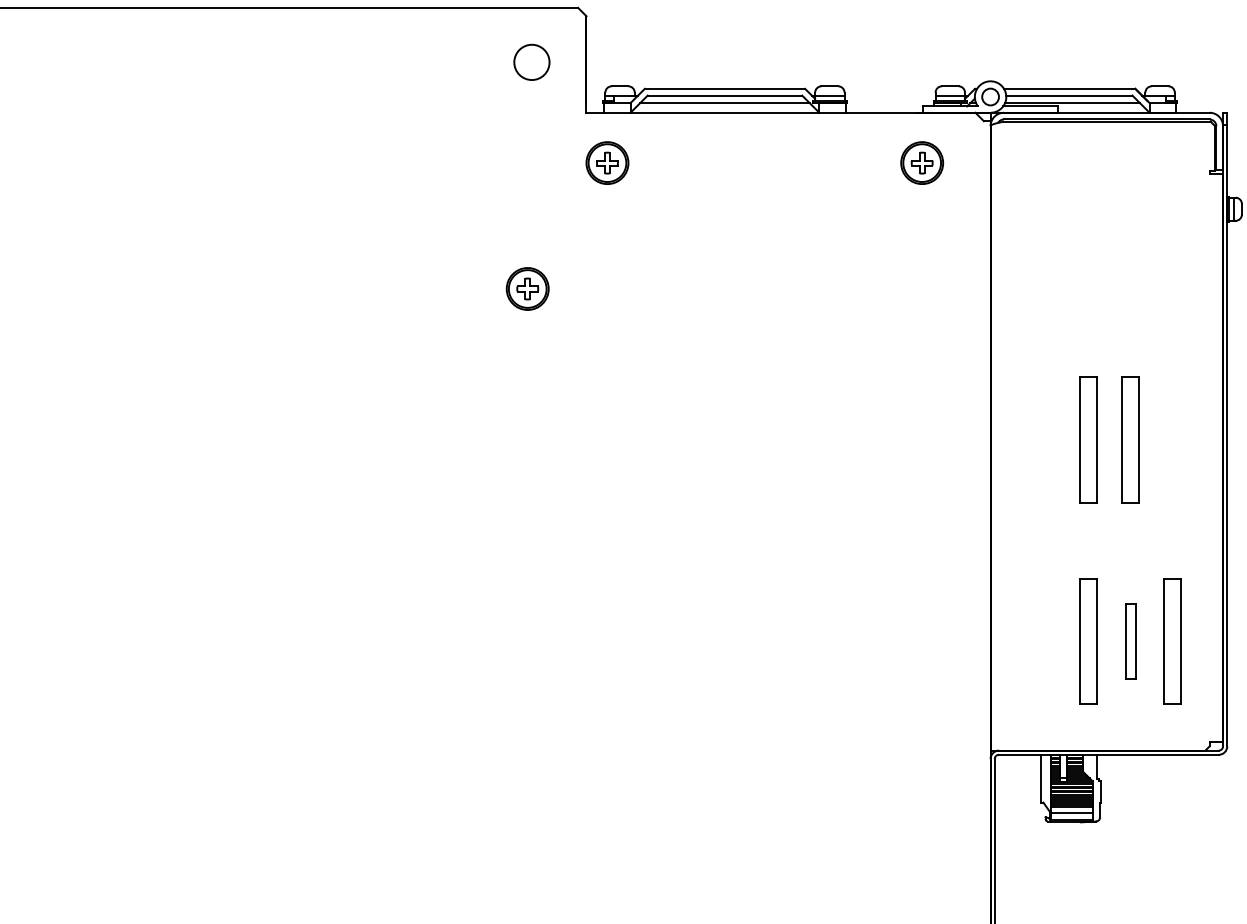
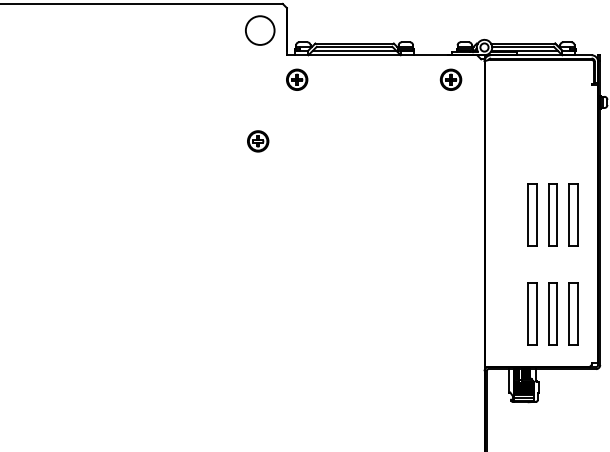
circle: (530, 62) -> (259, 30), size x1.67
part: (1172, 438) -> (573, 214), added
part: (1129, 640) -> (552, 313), size x1.67

